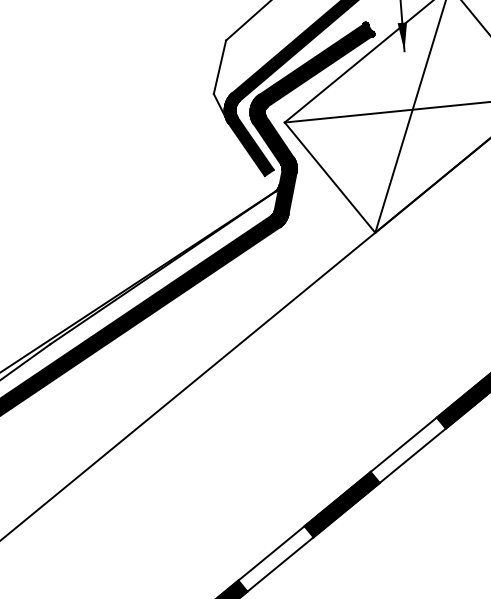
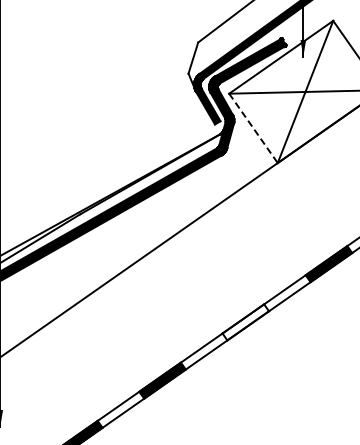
line: (330, 177) -> (253, 128), solid -> dashed
fill: (341, 504) -> (245, 322), removed

